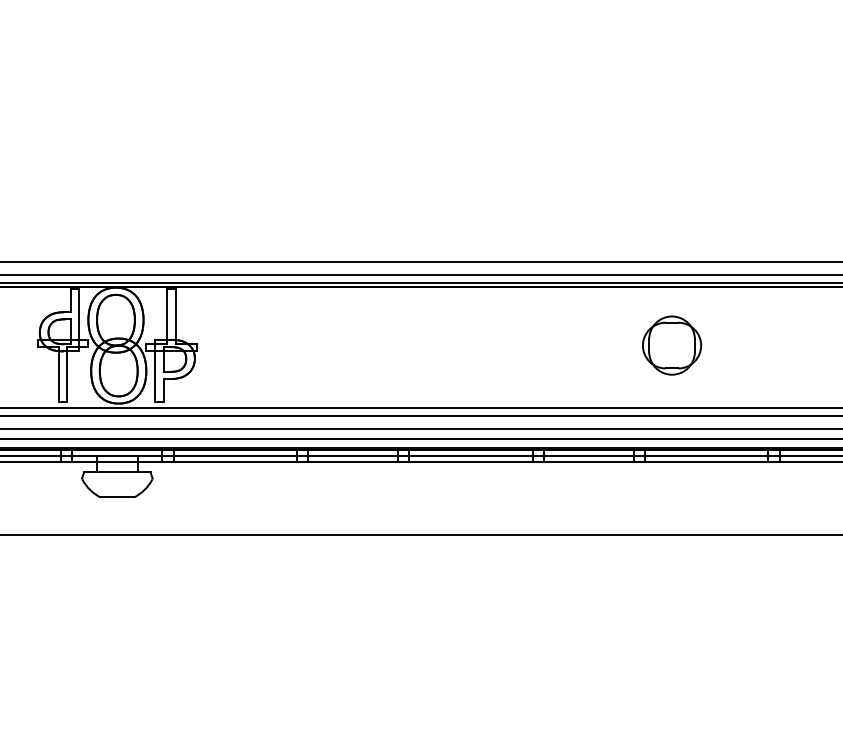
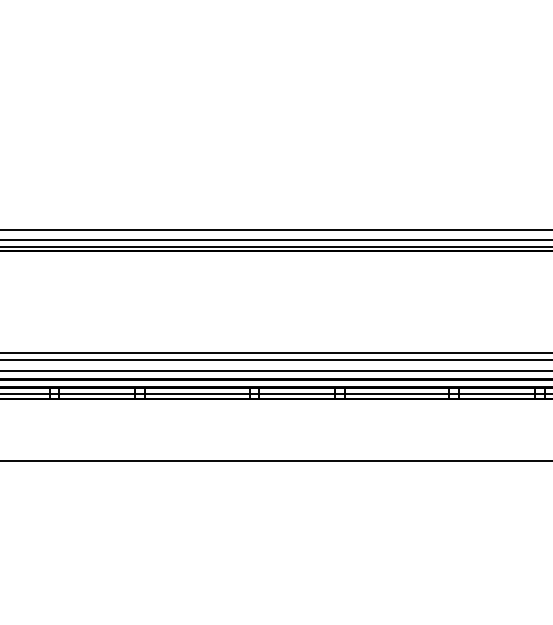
part: (672, 345) -> (368, 299), removed

